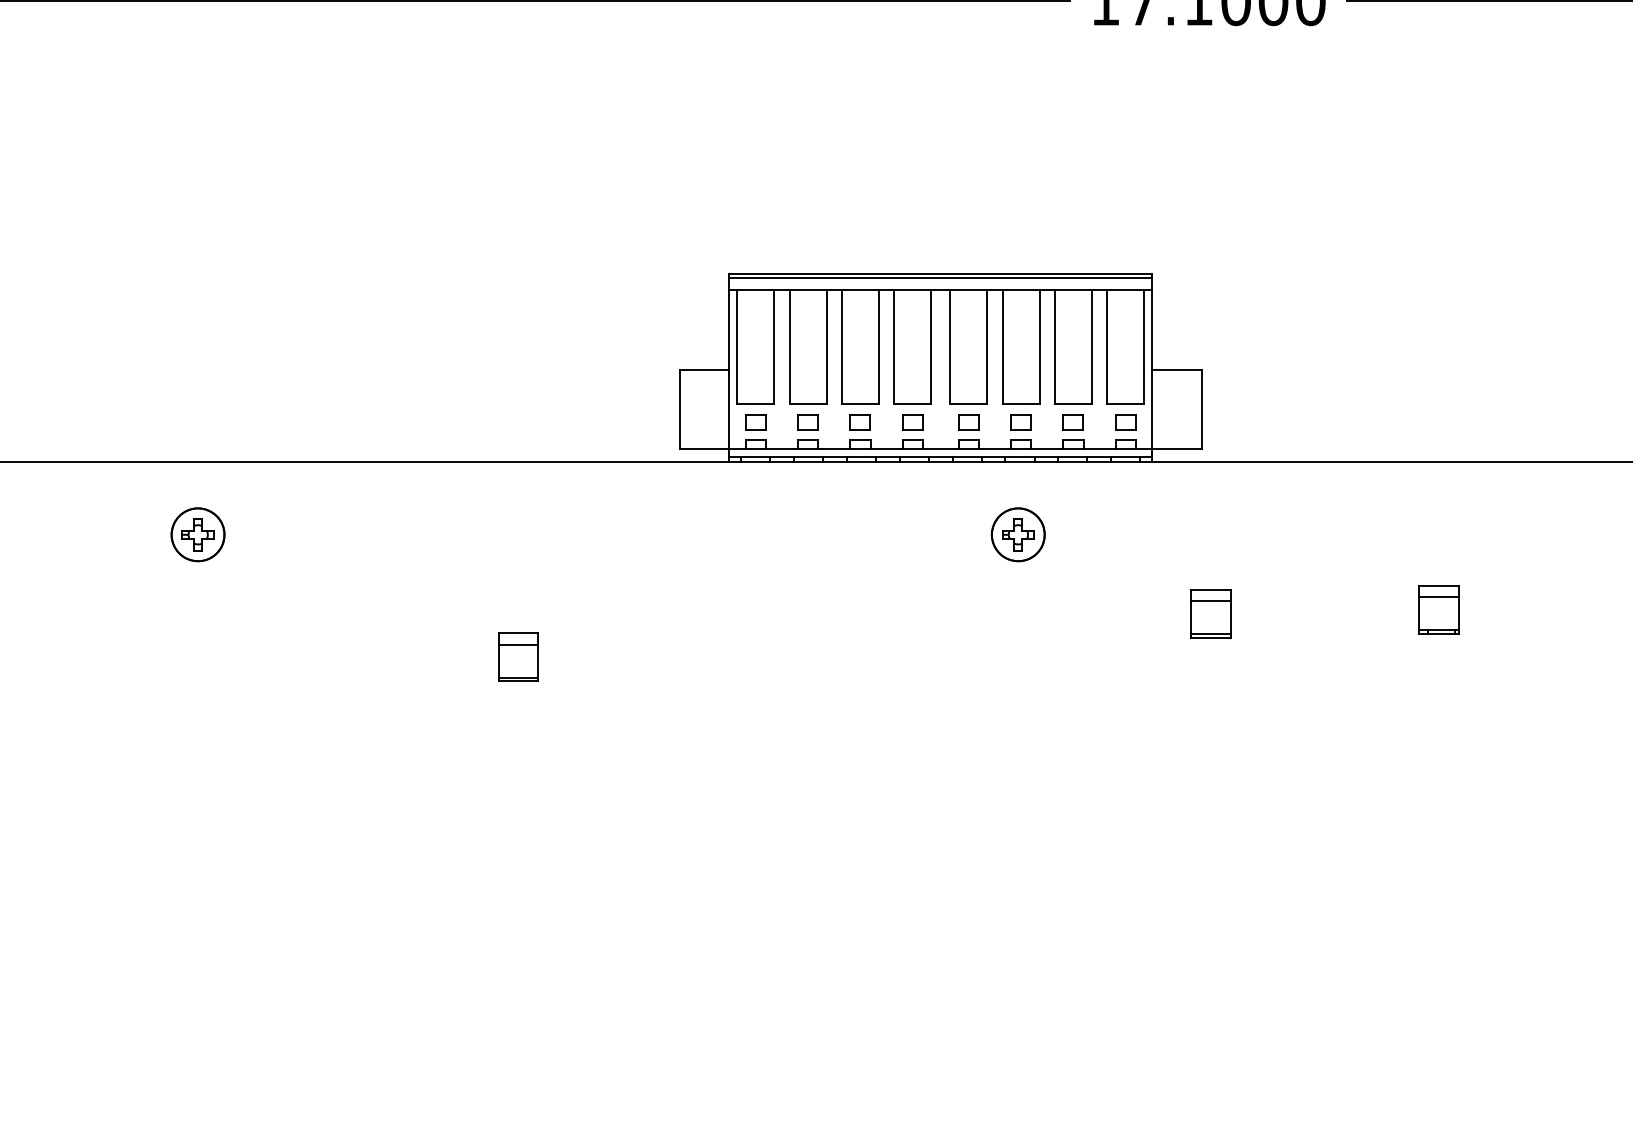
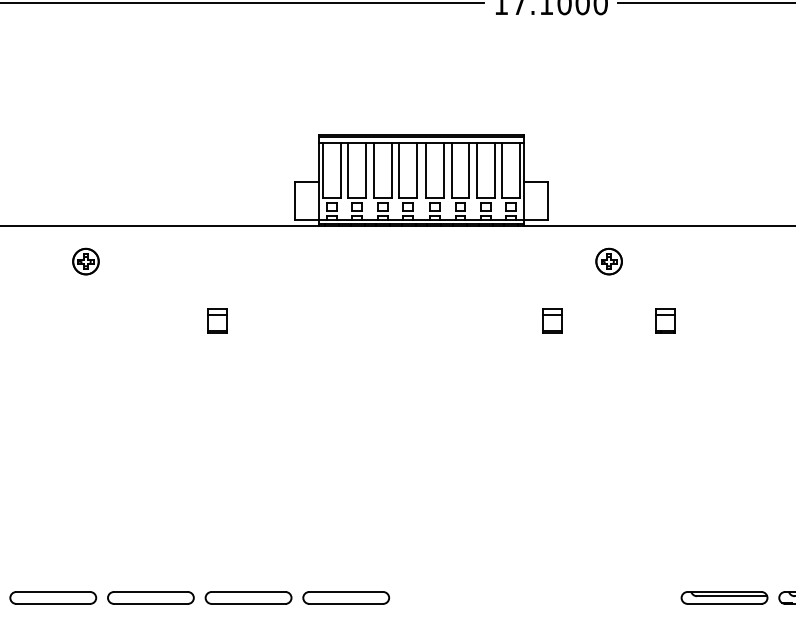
part: (197, 534) -> (85, 261), moved
part: (1016, 534) -> (608, 261), moved
part: (1438, 608) -> (665, 320), moved
part: (1211, 612) -> (552, 320), moved

